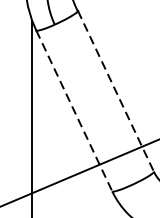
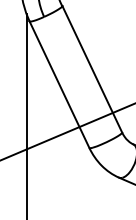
line: (116, 91) -> (92, 69), dashed -> solid
line: (74, 110) -> (59, 84), dashed -> solid

